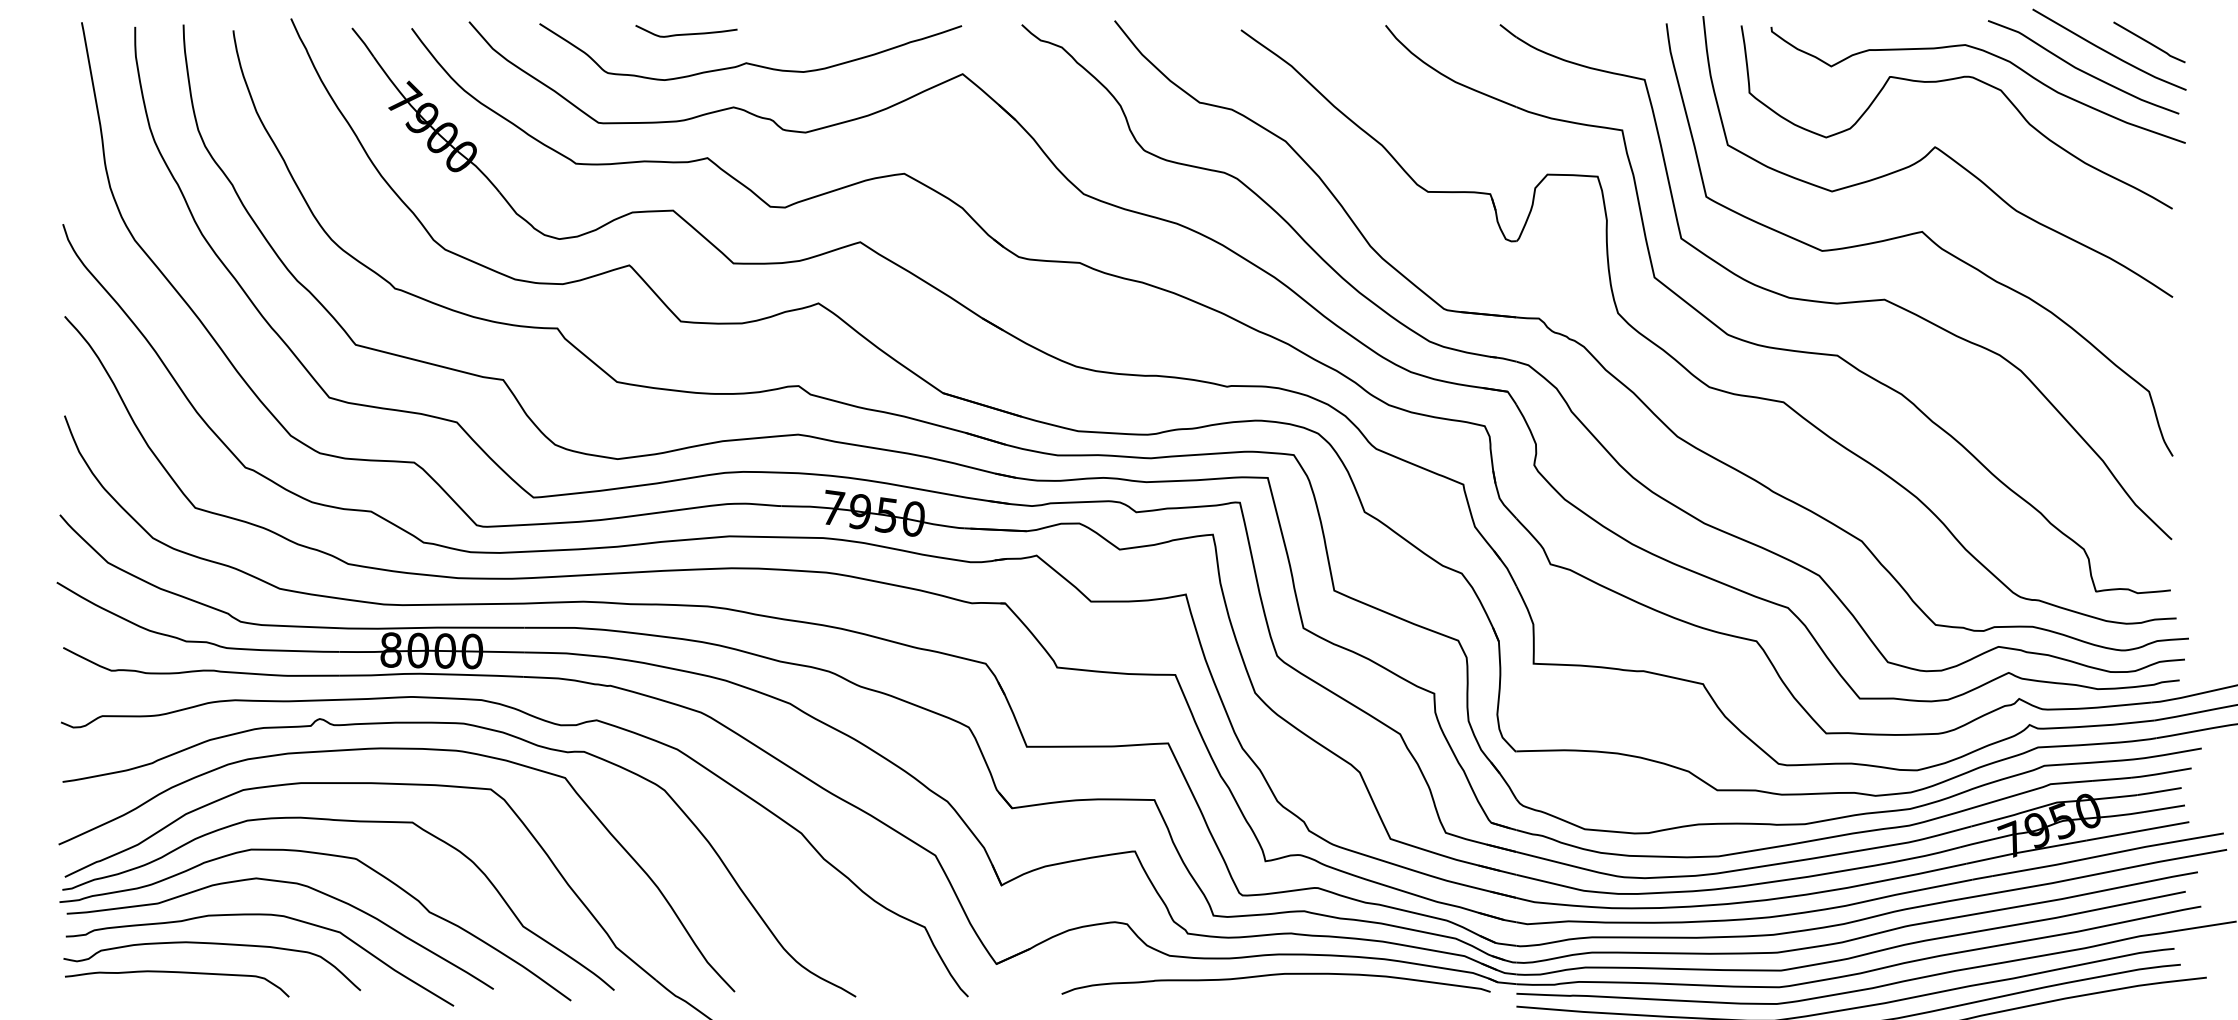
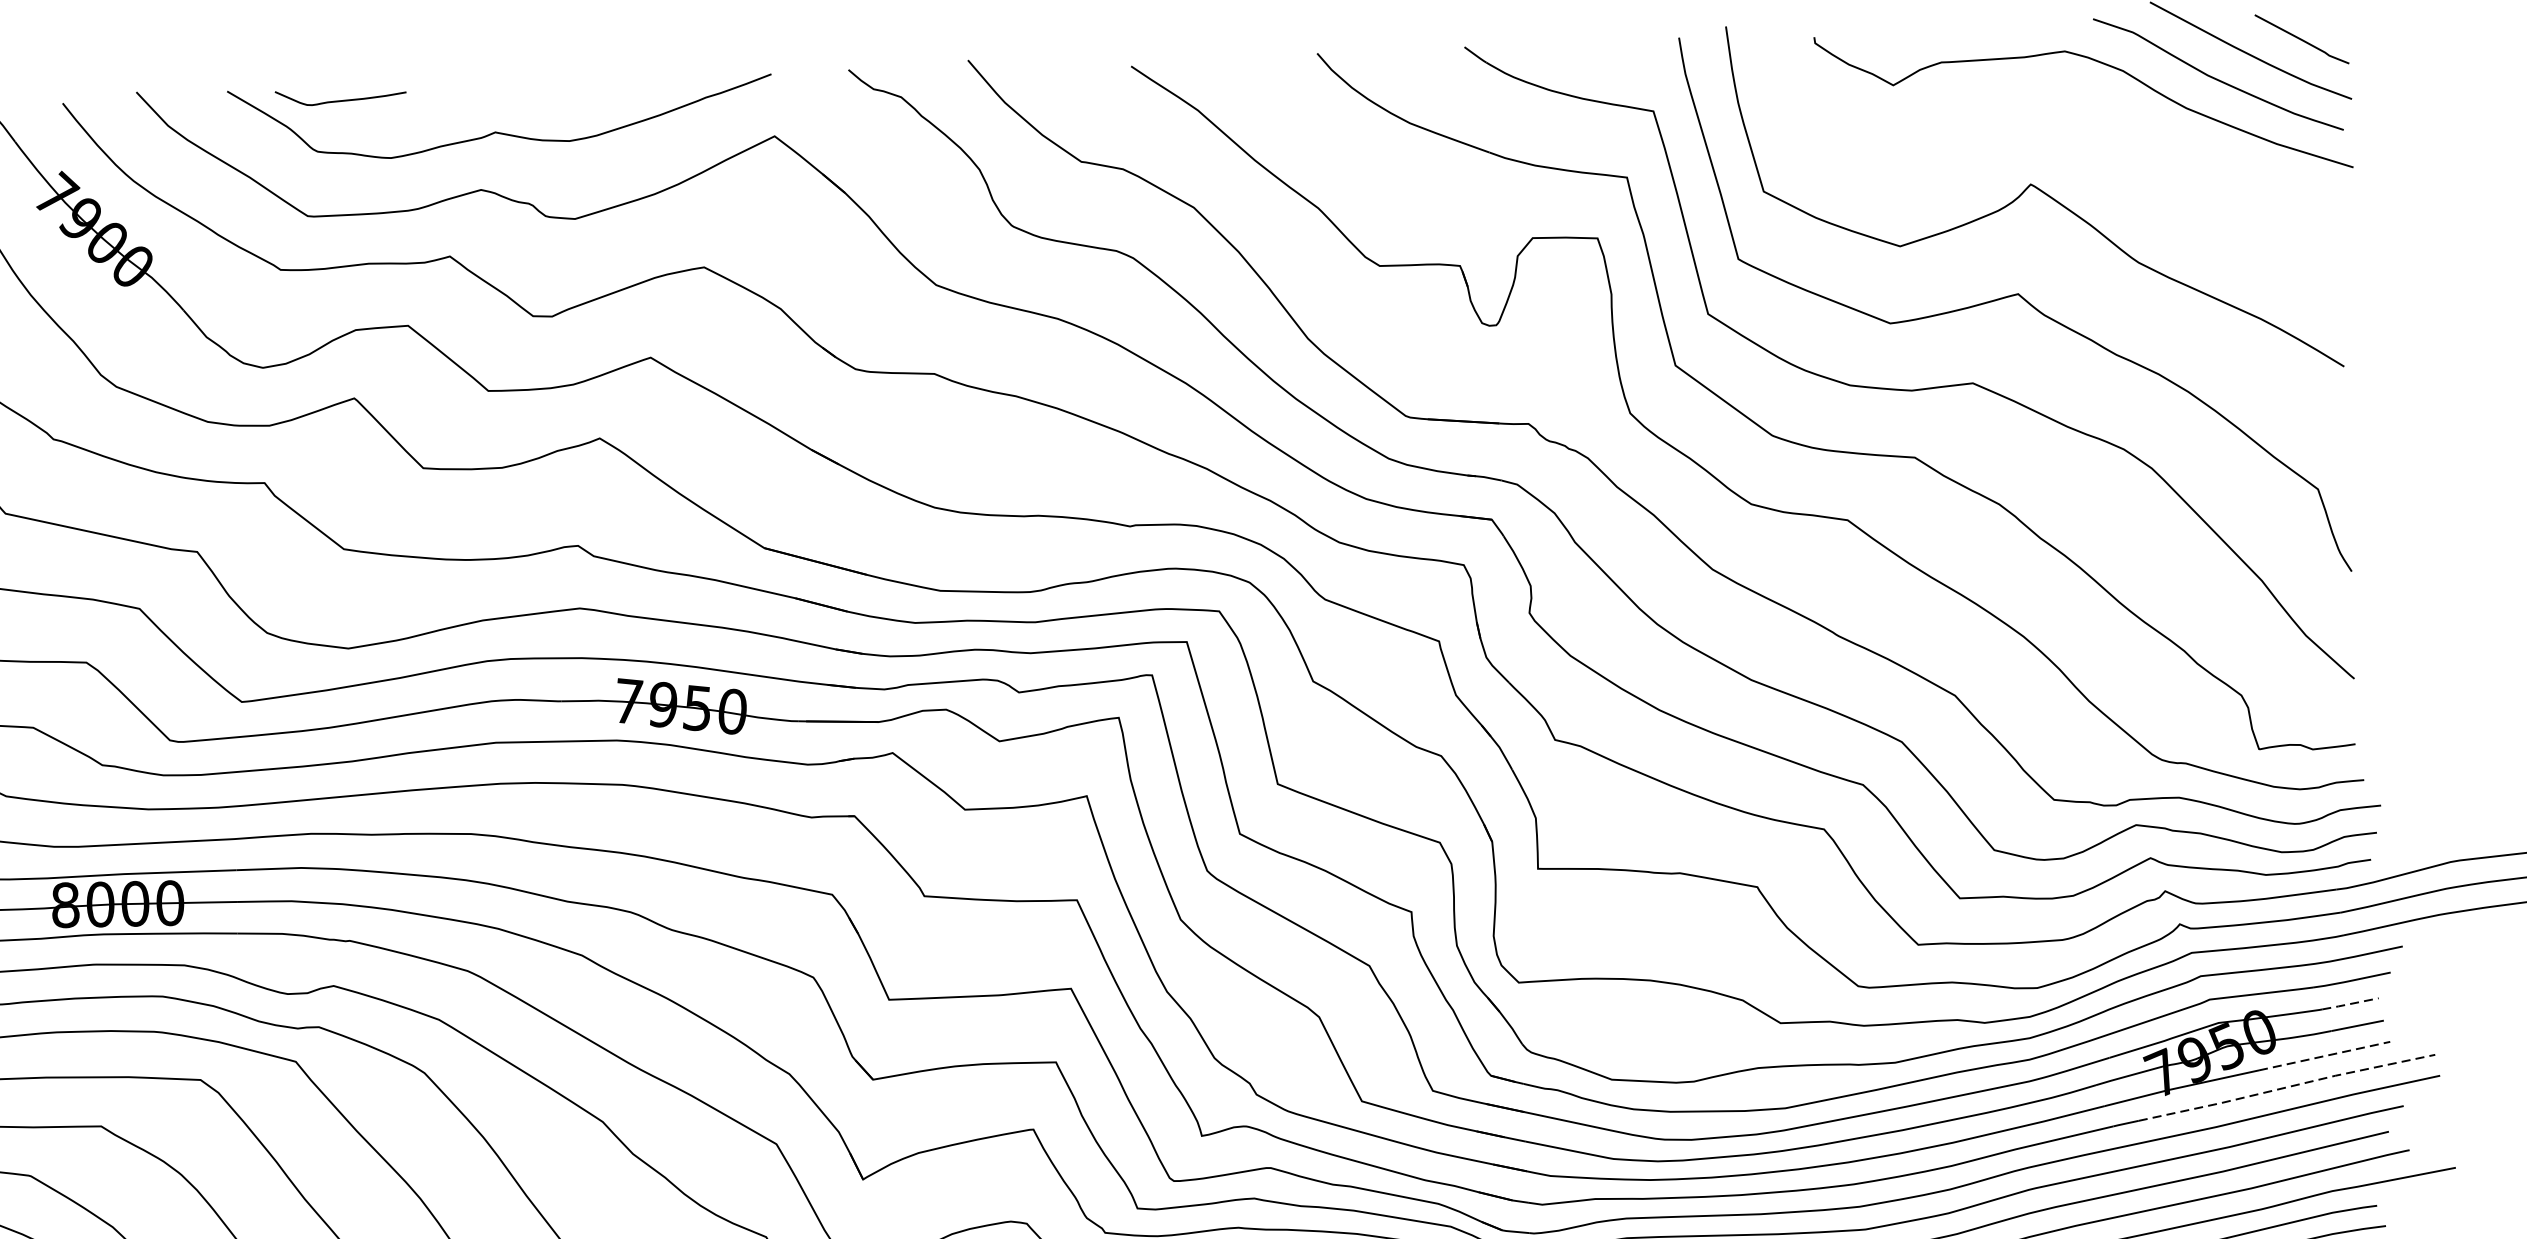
curve: (686, 33) -> (340, 99), moved
curve: (1951, 80) -> (2048, 97), removed
line: (2159, 791) -> (2350, 1003), solid -> dashed
line: (2138, 831) -> (2325, 1056), solid -> dashed
line: (2107, 854) -> (2286, 1087), solid -> dashed

